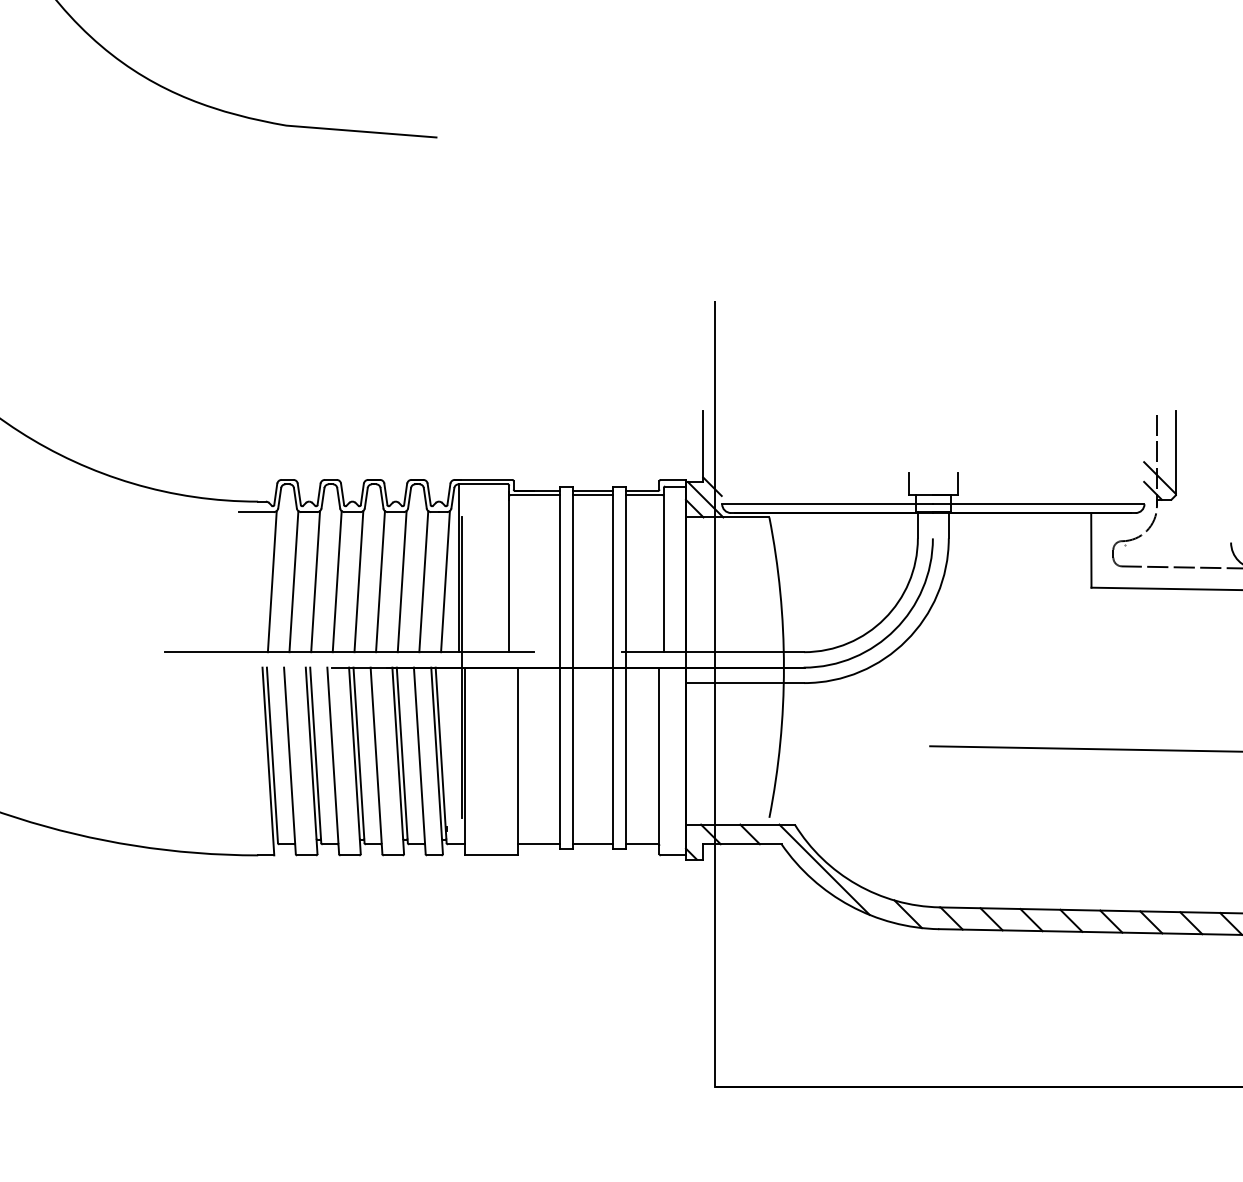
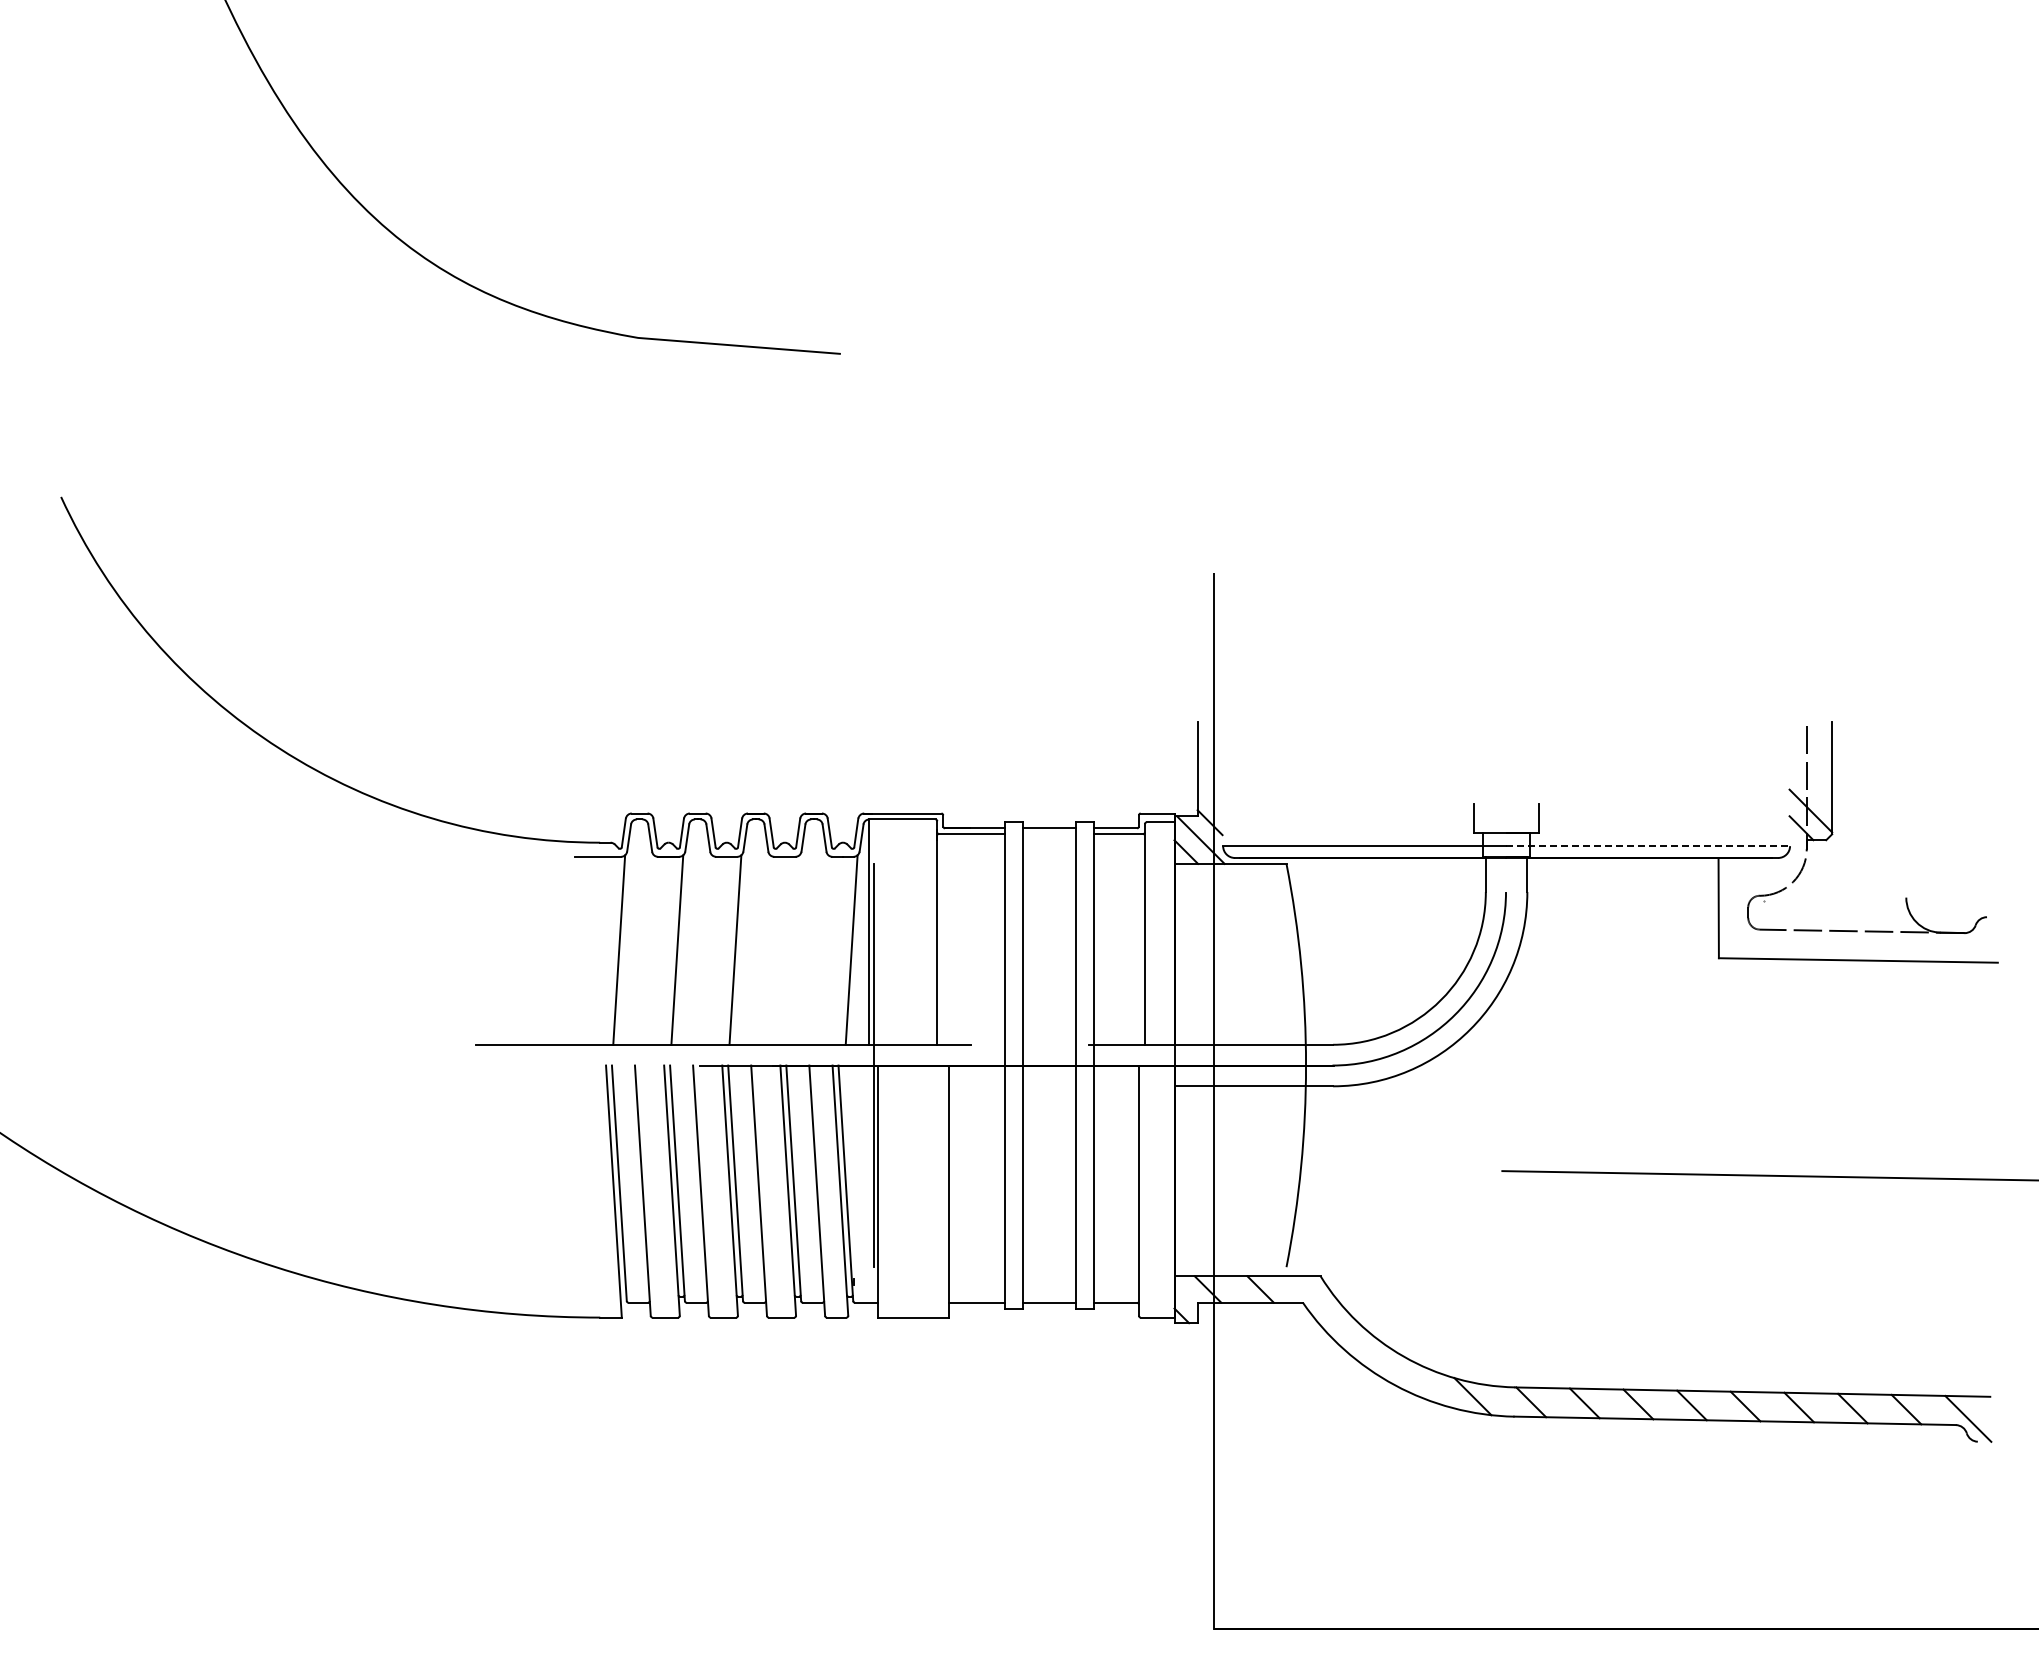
line: (592, 495) -> (1048, 834), removed
line: (1038, 504) -> (1647, 846), solid -> dashed
line: (294, 581) -> (648, 949), removed
line: (337, 581) -> (706, 949), removed
line: (380, 581) -> (764, 949), removed
line: (402, 581) -> (793, 949), removed
line: (423, 581) -> (822, 949), removed
line: (824, 869) -> (1360, 1336), removed

